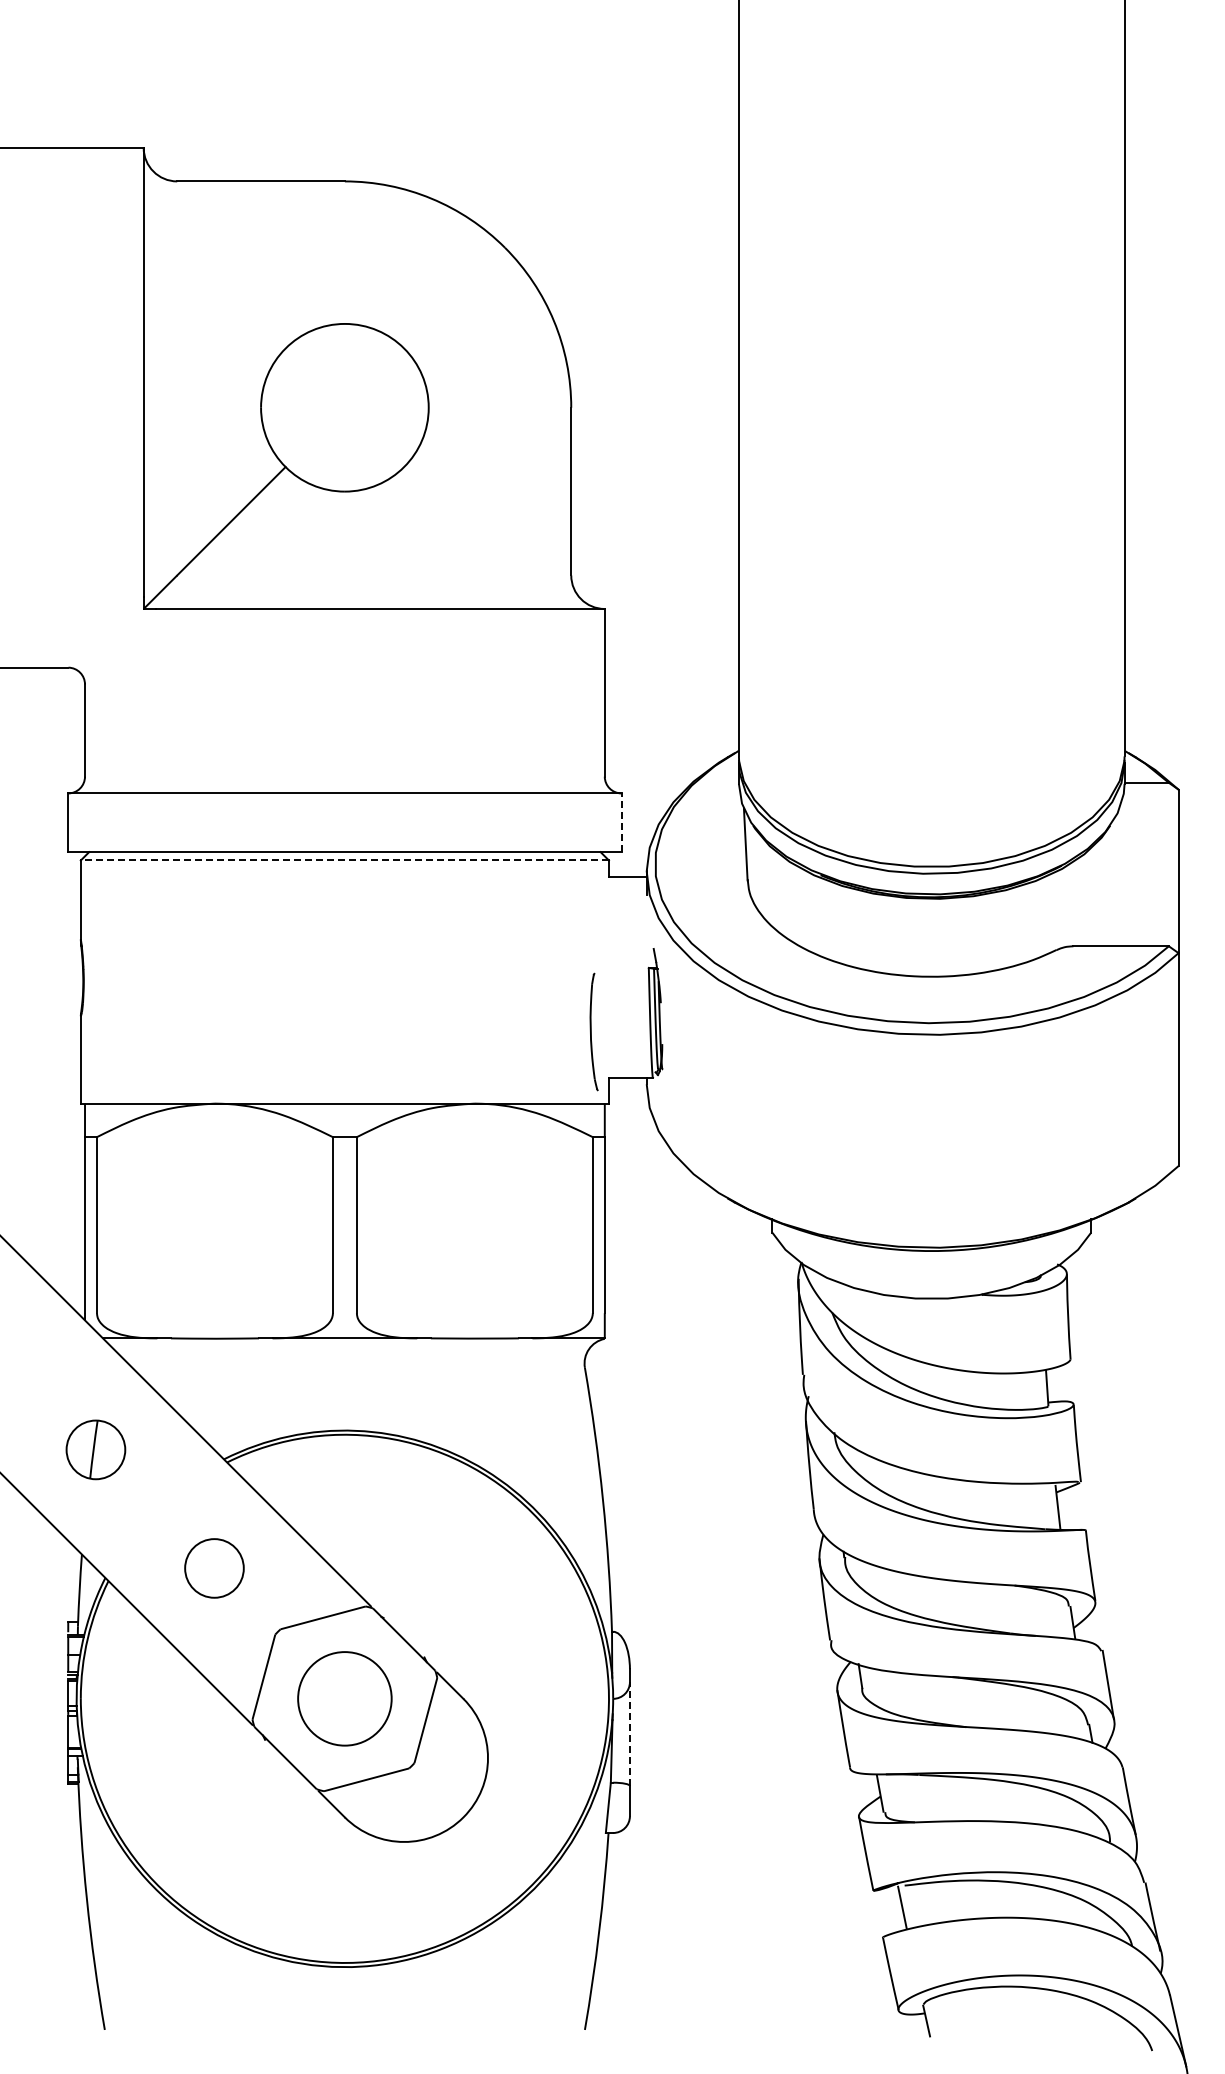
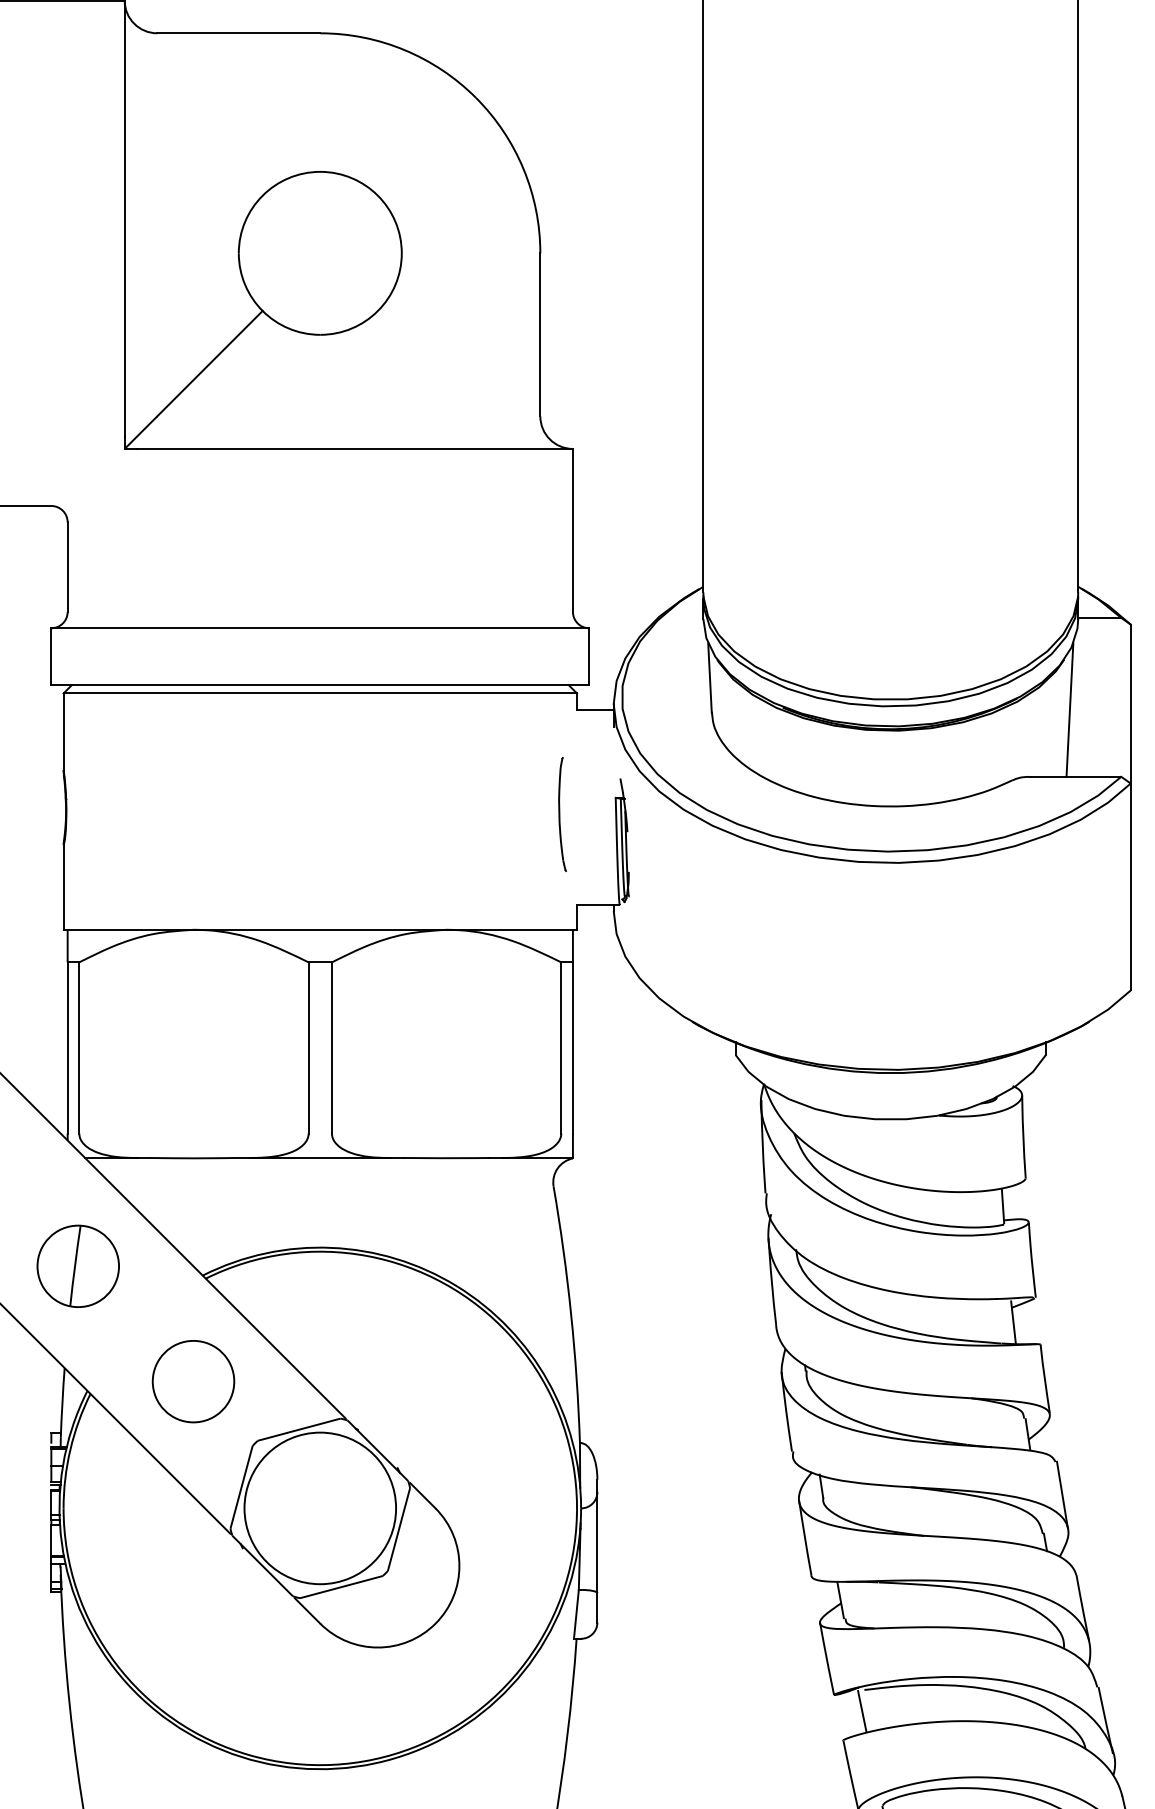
line: (621, 822) -> (589, 656), dashed -> solid
line: (344, 860) -> (319, 693), dashed -> solid
line: (1115, 877) -> (1069, 709), added
part: (593, 1031) -> (561, 813), moved
part: (95, 1449) -> (77, 1266), size x1.43
circle: (214, 1568) -> (193, 1381), size x1.43
circle: (344, 1698) -> (319, 1508), size x1.67
line: (629, 1734) -> (596, 1543), dashed -> solid

